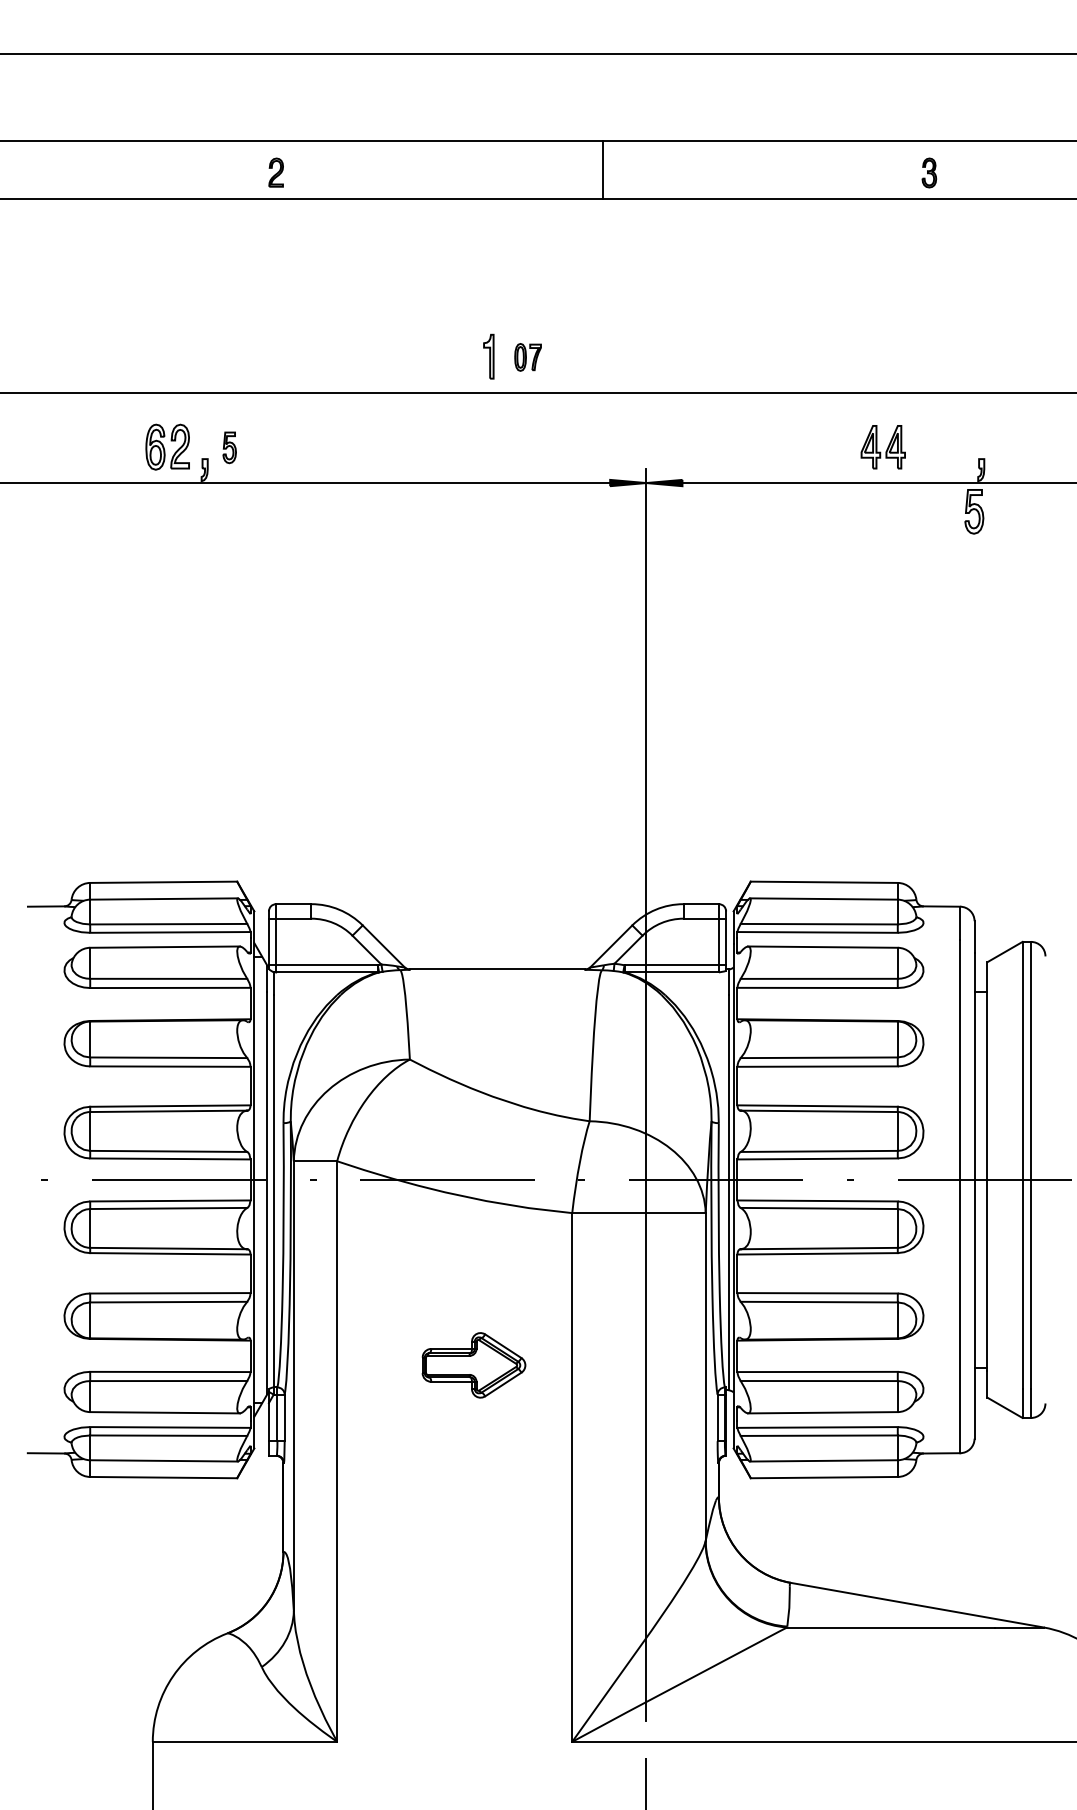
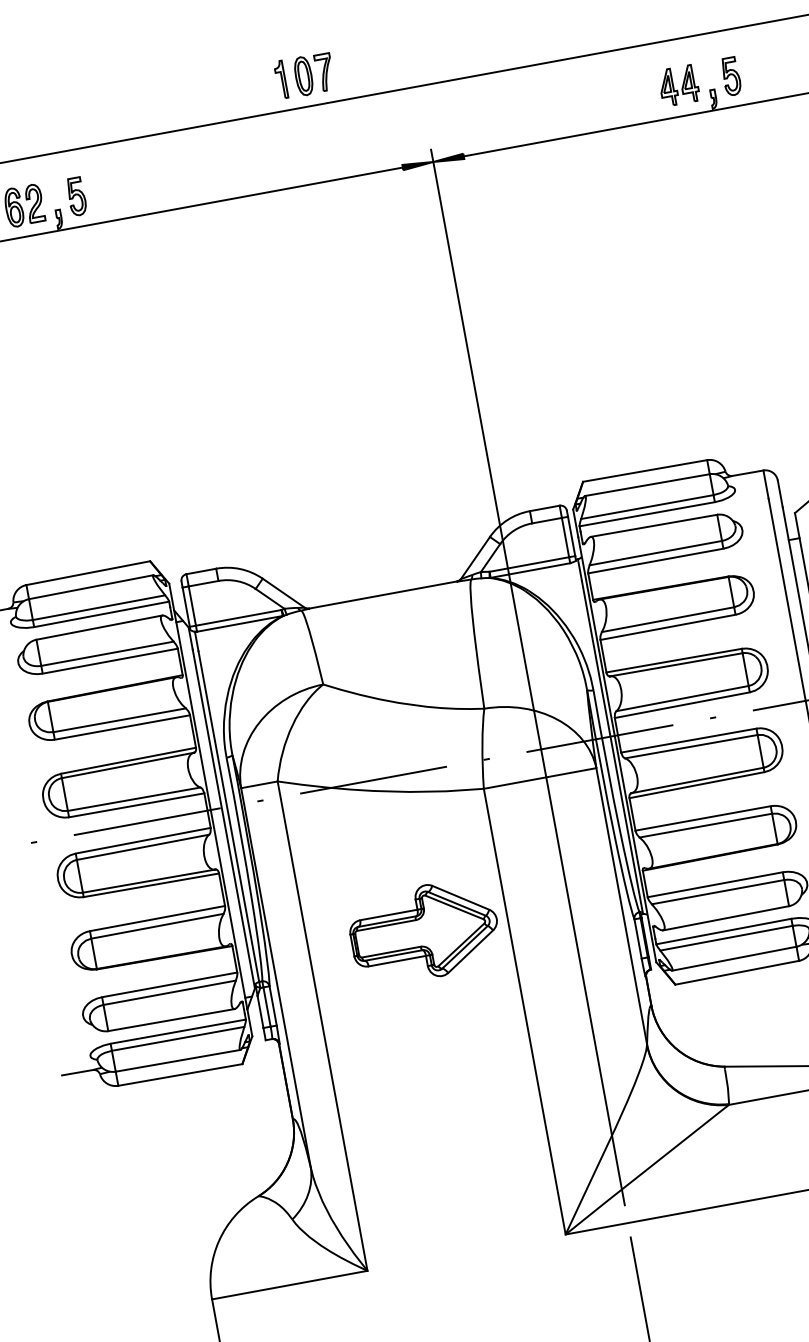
part: (527, 357) -> (313, 74), size x1.67
part: (229, 447) -> (76, 196), size x1.43
part: (882, 447) -> (678, 86), moved
part: (974, 511) -> (731, 76), moved
part: (473, 1365) -> (424, 932), size x1.67

